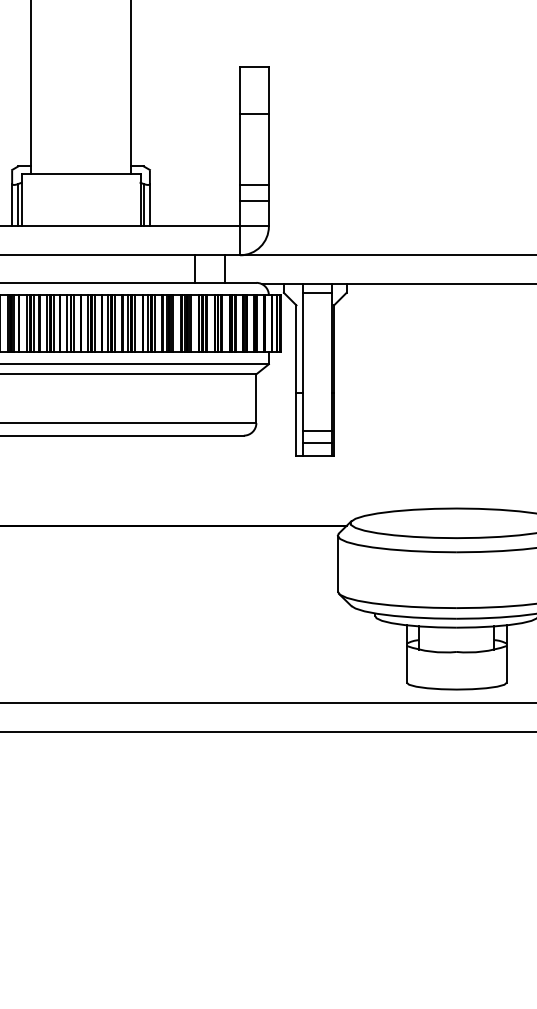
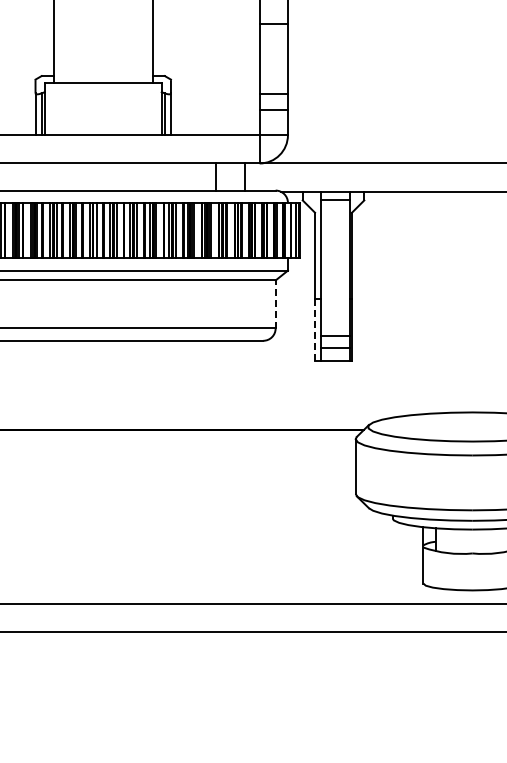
line: (256, 398) -> (275, 304), solid -> dashed
line: (296, 423) -> (315, 328), solid -> dashed

